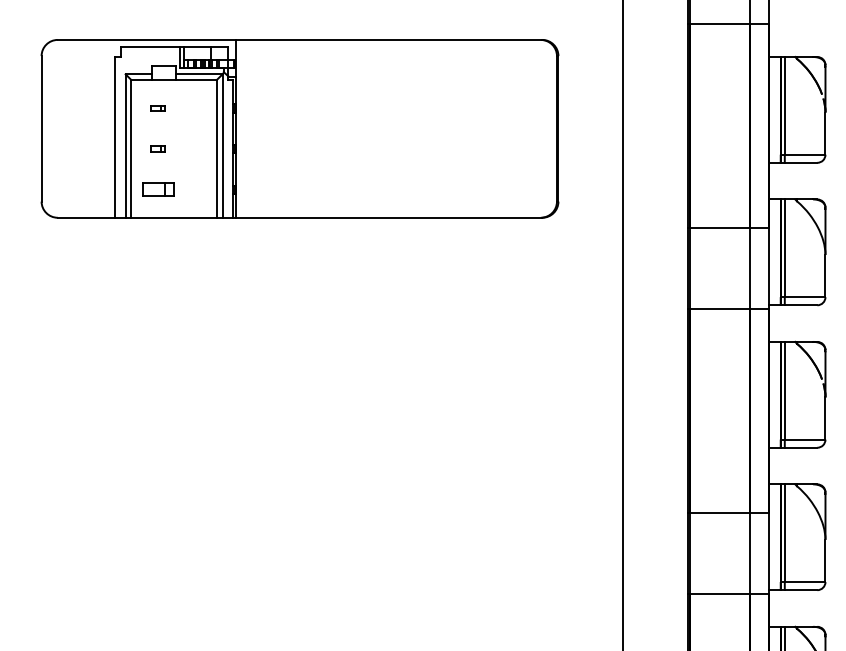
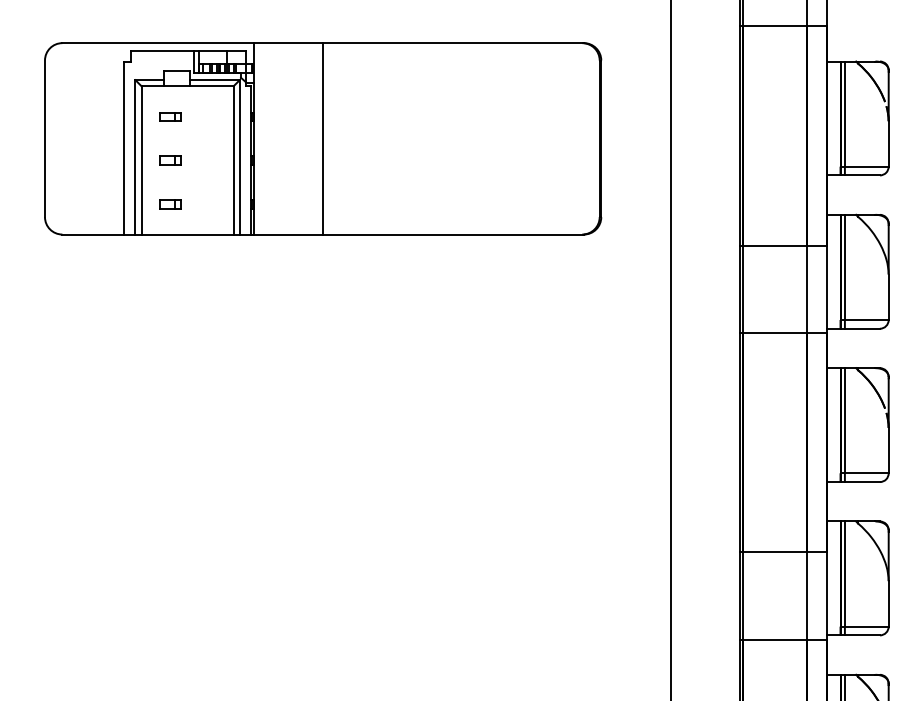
part: (158, 108) -> (170, 116), size x1.43
line: (300, 128) -> (323, 138), added
part: (158, 148) -> (170, 160), size x1.43
part: (158, 189) -> (170, 204), size x0.62

